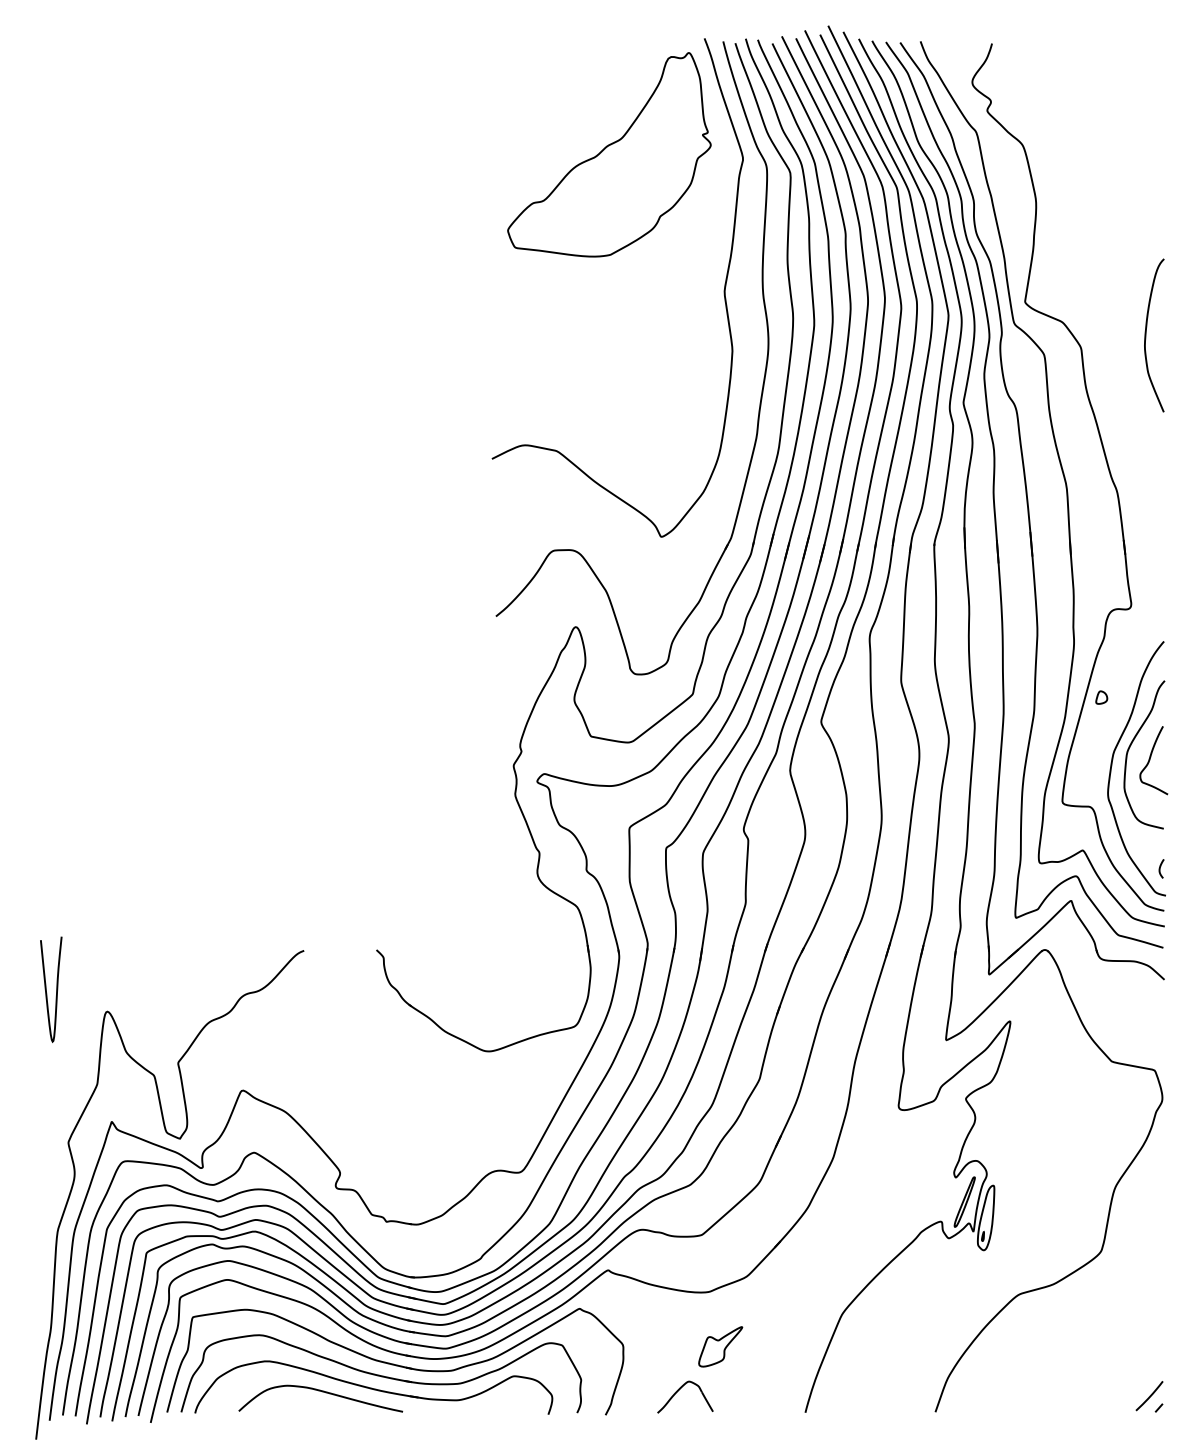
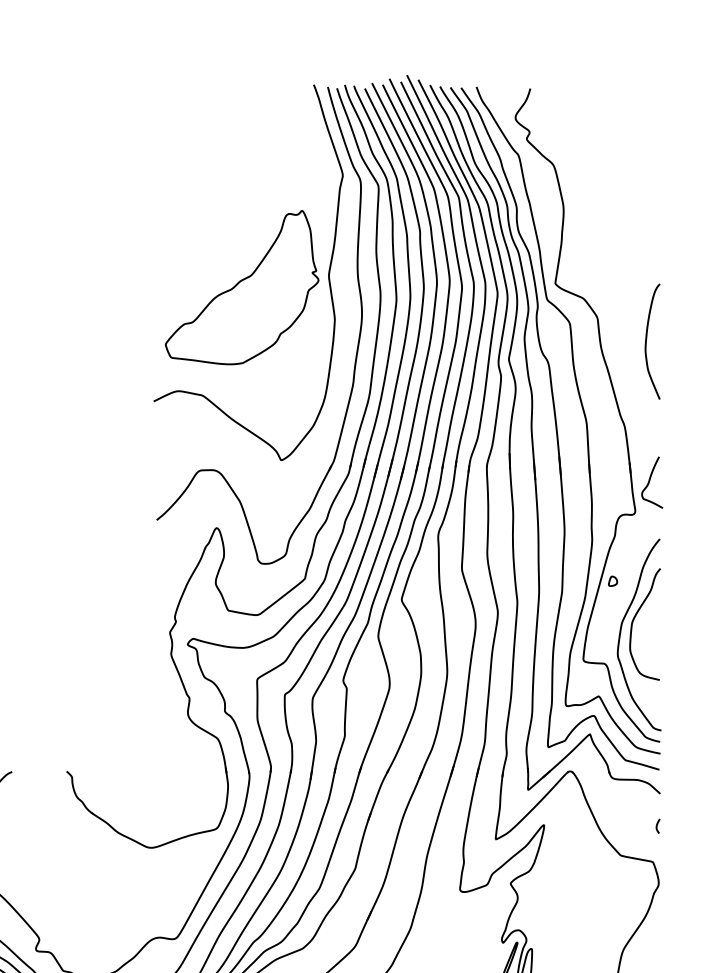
part: (609, 154) -> (242, 287), moved
curve: (1146, 335) -> (646, 341), moved
curve: (1150, 760) -> (649, 482), moved
curve: (1160, 868) -> (657, 826), moved

